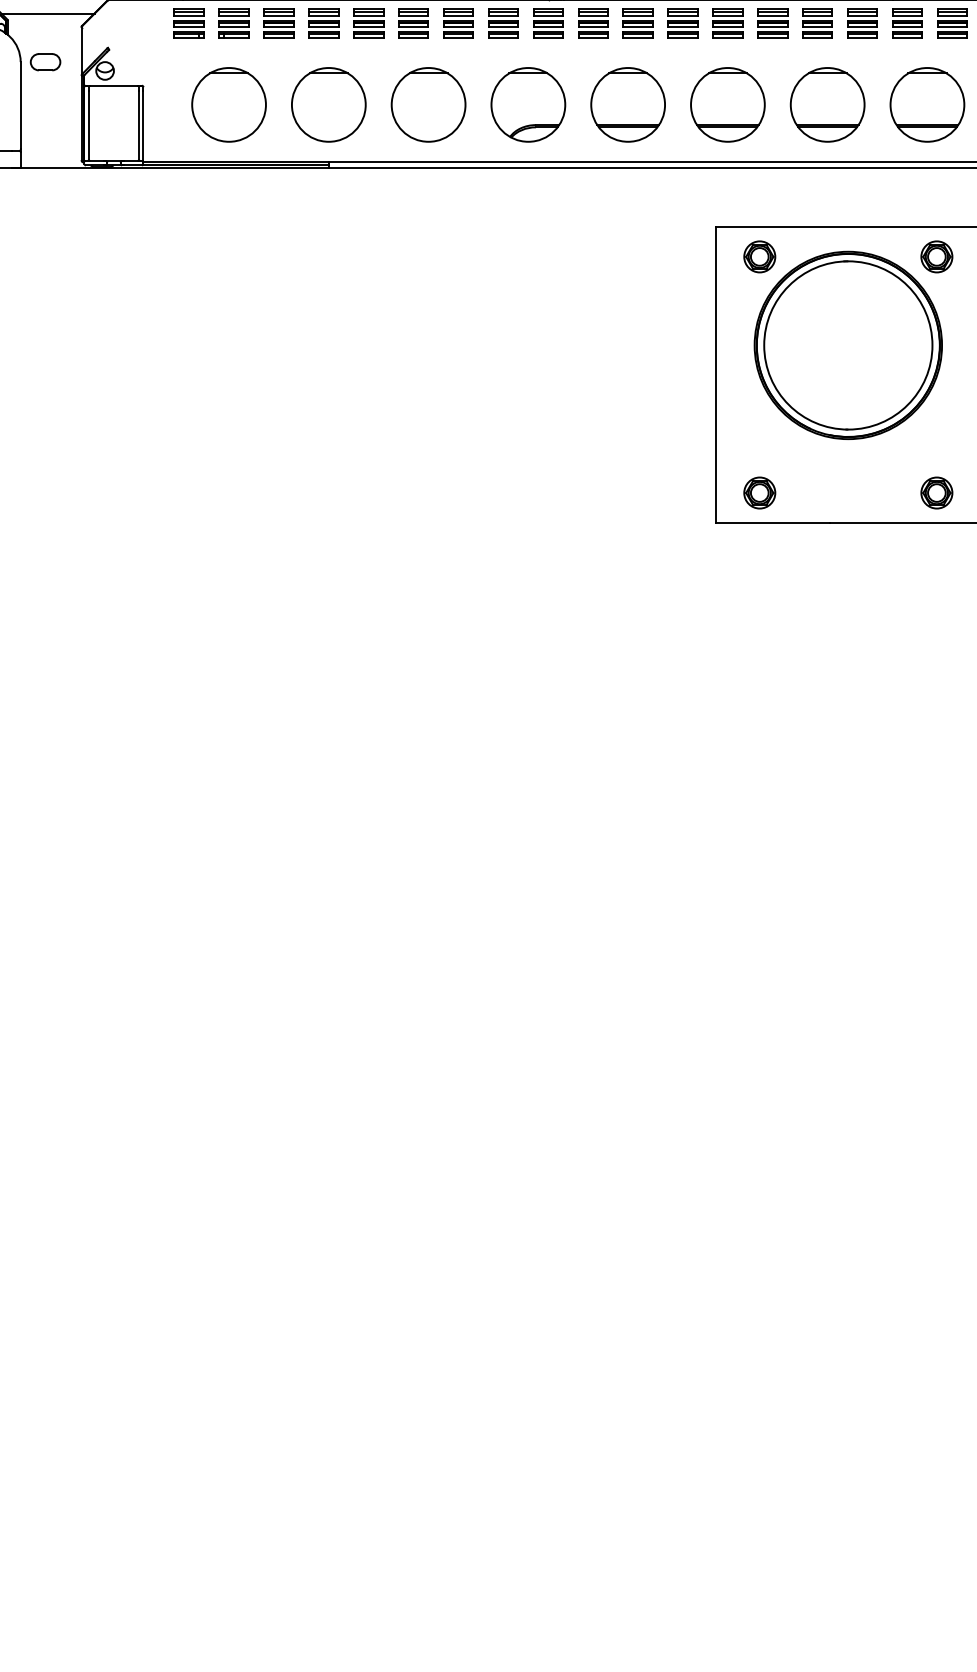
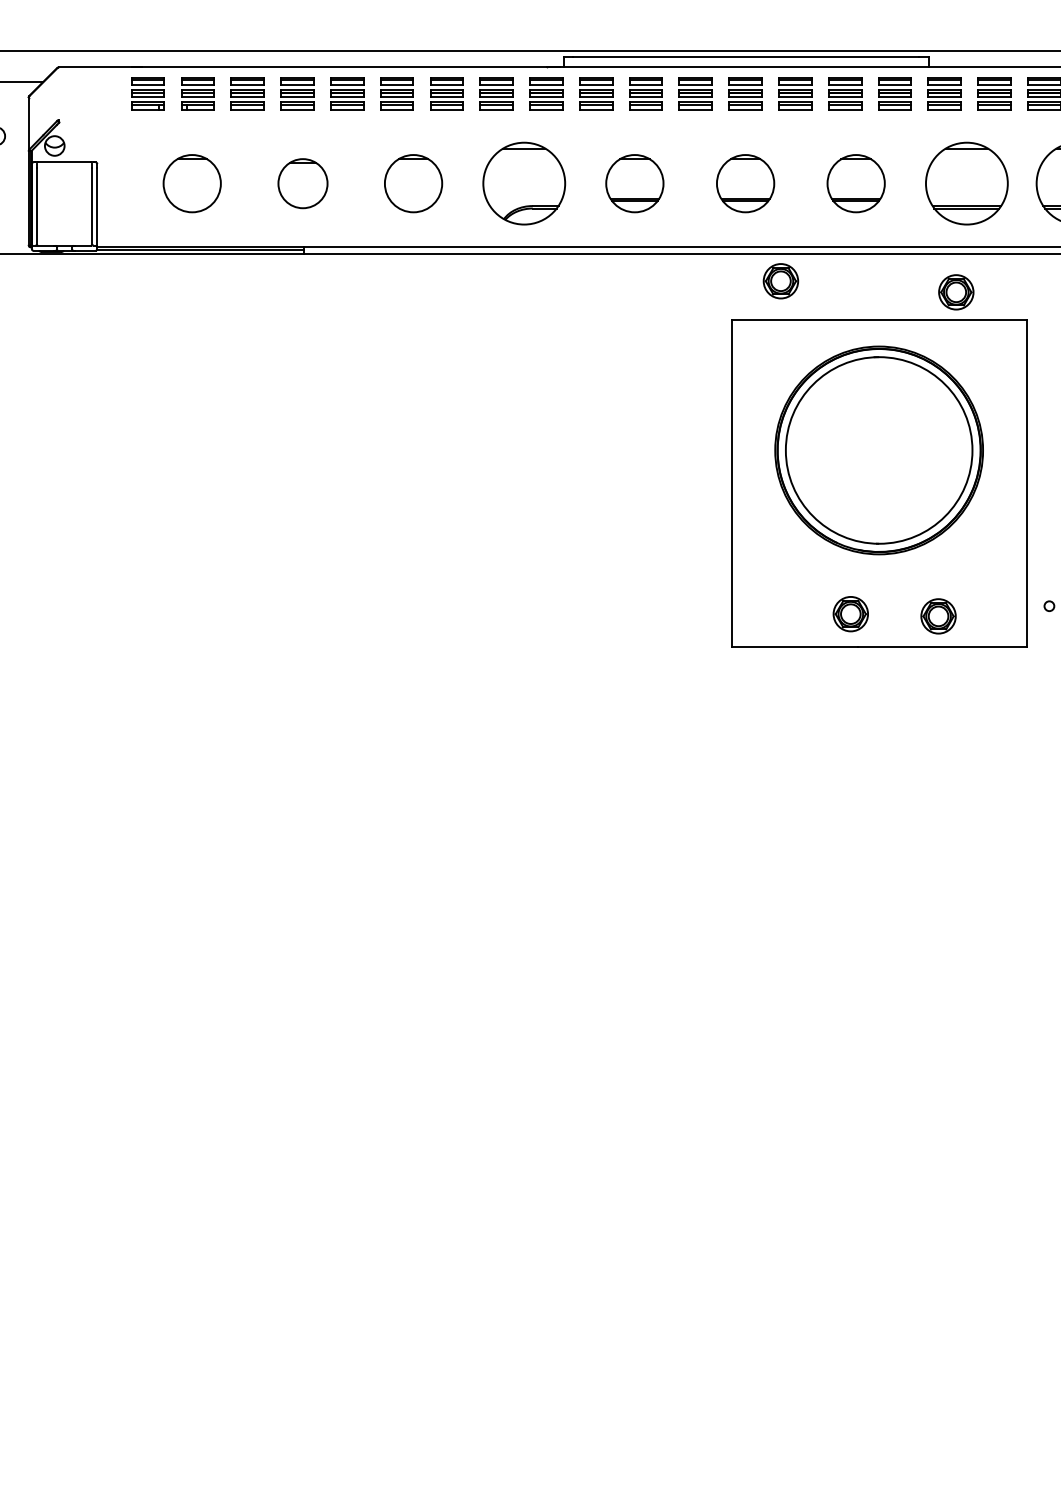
part: (228, 104) -> (191, 183), size x0.7
part: (328, 104) -> (302, 183), size x0.6
part: (428, 104) -> (413, 183), size x0.7
part: (627, 104) -> (634, 183), size x0.7
part: (727, 104) -> (745, 183), size x0.7
part: (827, 104) -> (856, 183), size x0.7
part: (759, 256) -> (780, 280), moved
part: (936, 256) -> (955, 291), moved
part: (759, 492) -> (850, 613), moved
part: (936, 492) -> (938, 615), moved

